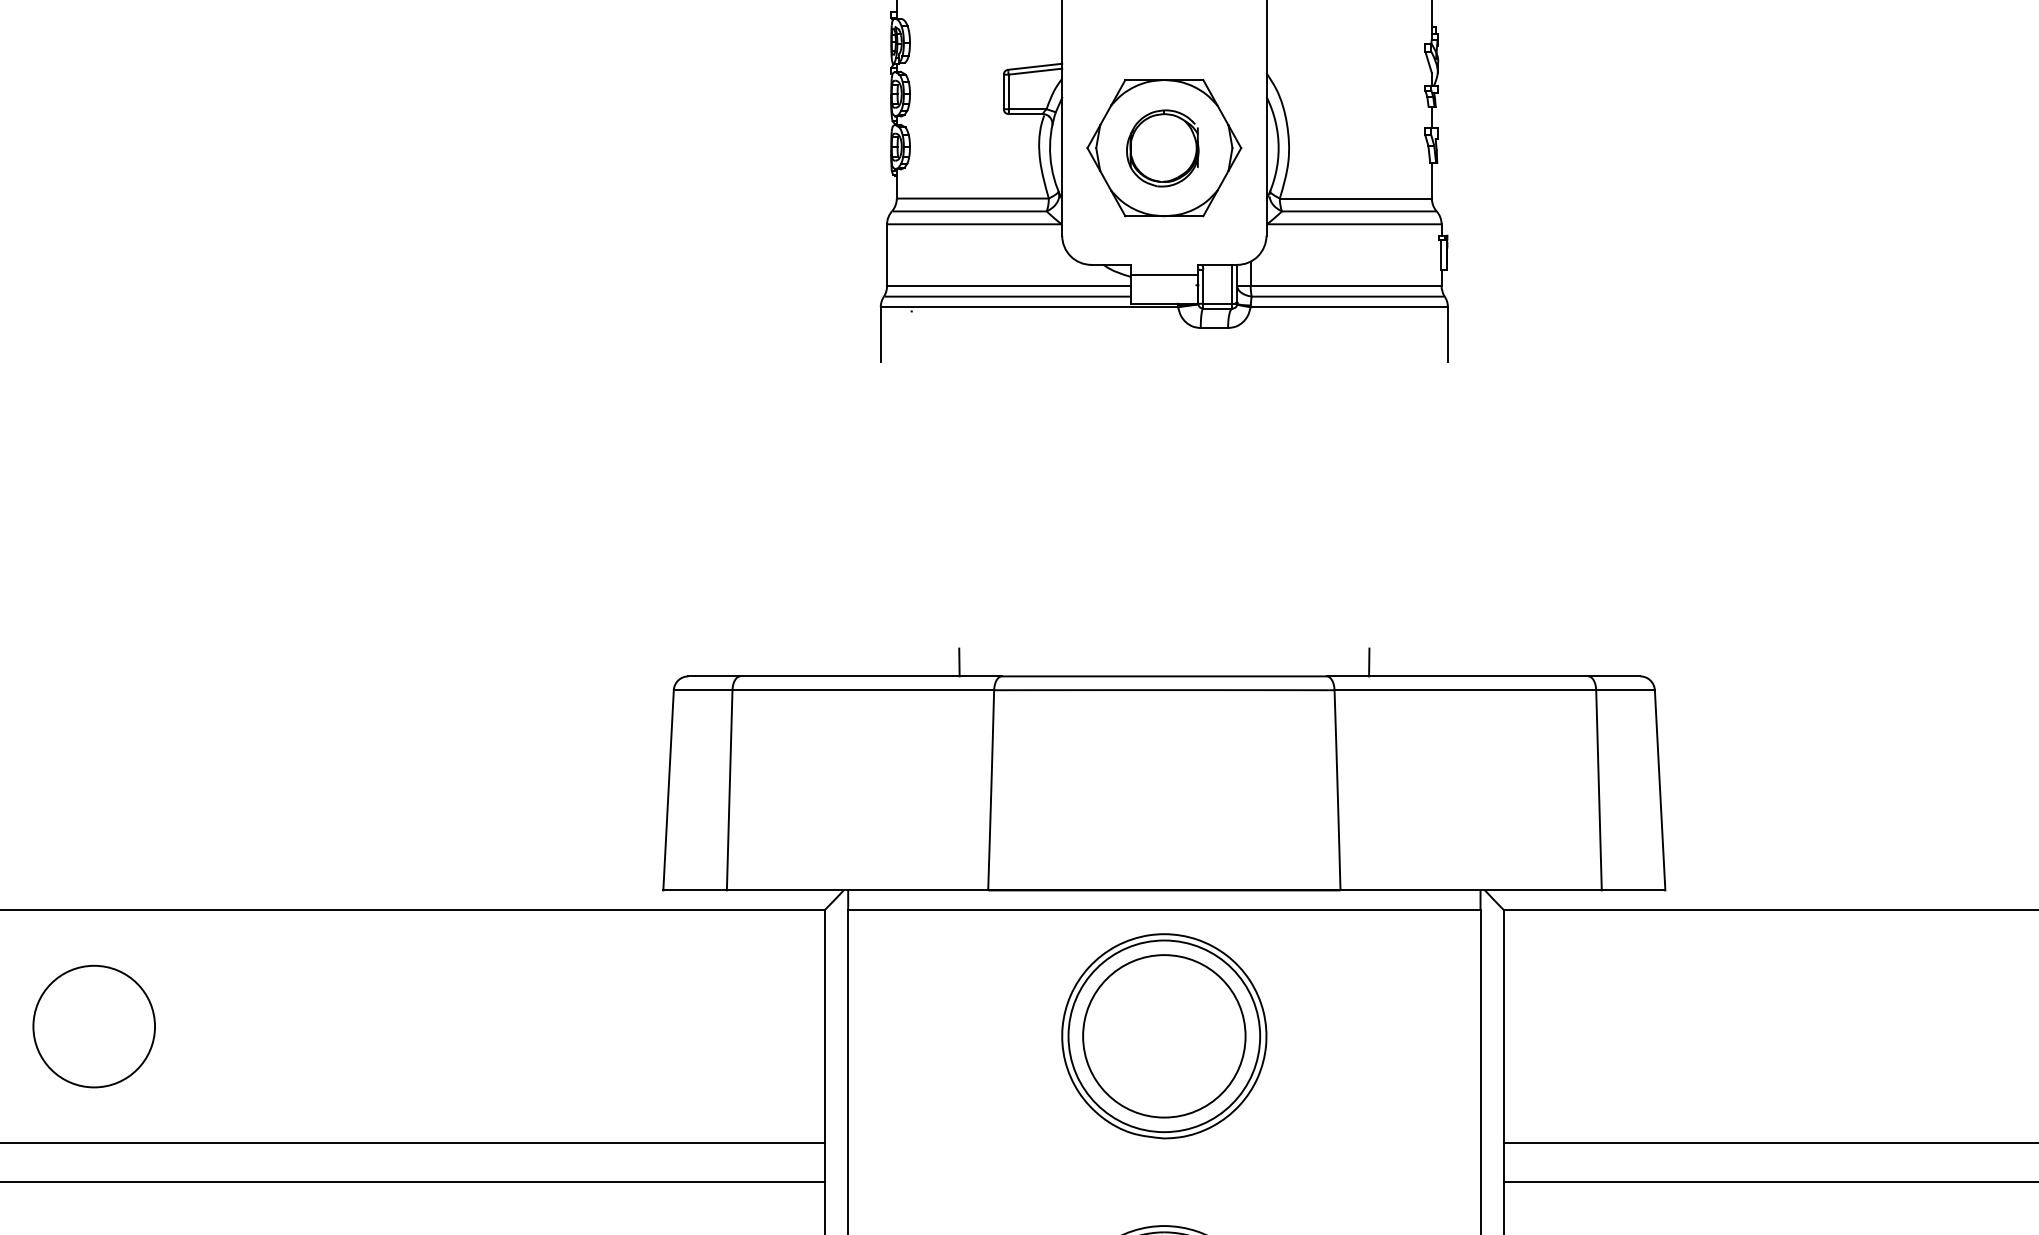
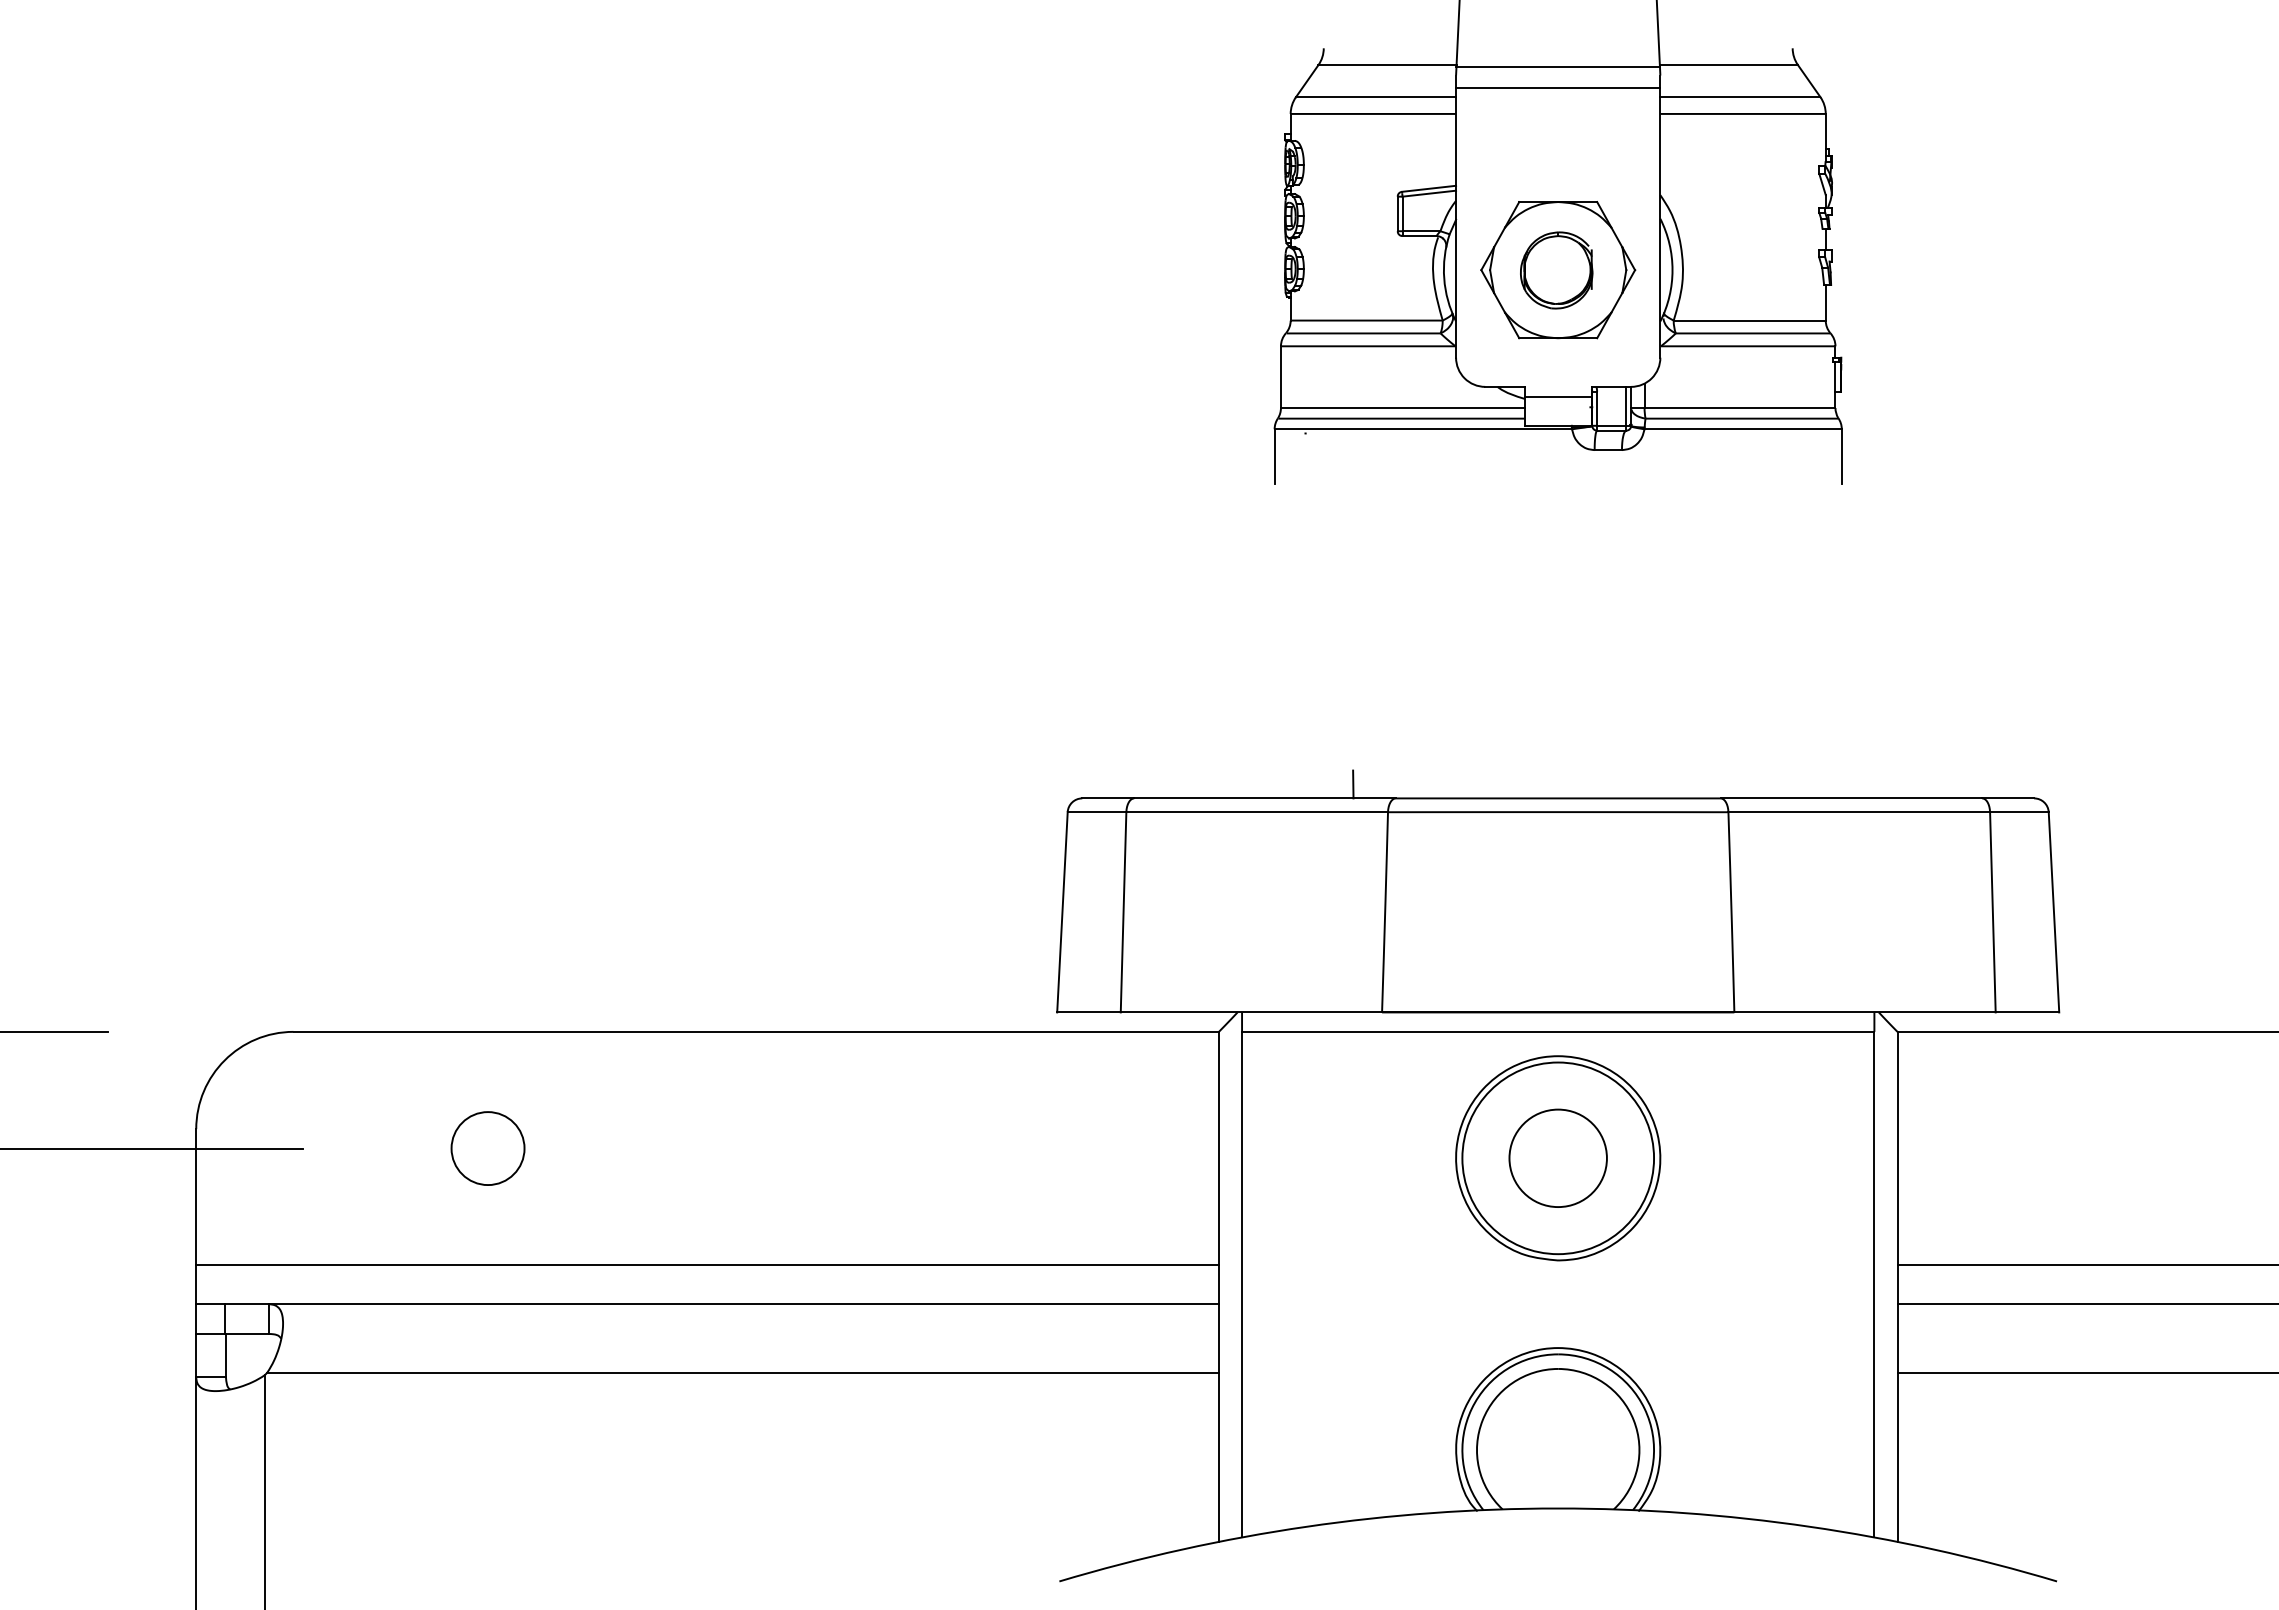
line: (1368, 662) -> (1762, 784), removed
circle: (93, 1026) -> (487, 1148), size x0.6
circle: (1163, 1036) -> (1557, 1158), size x0.6

